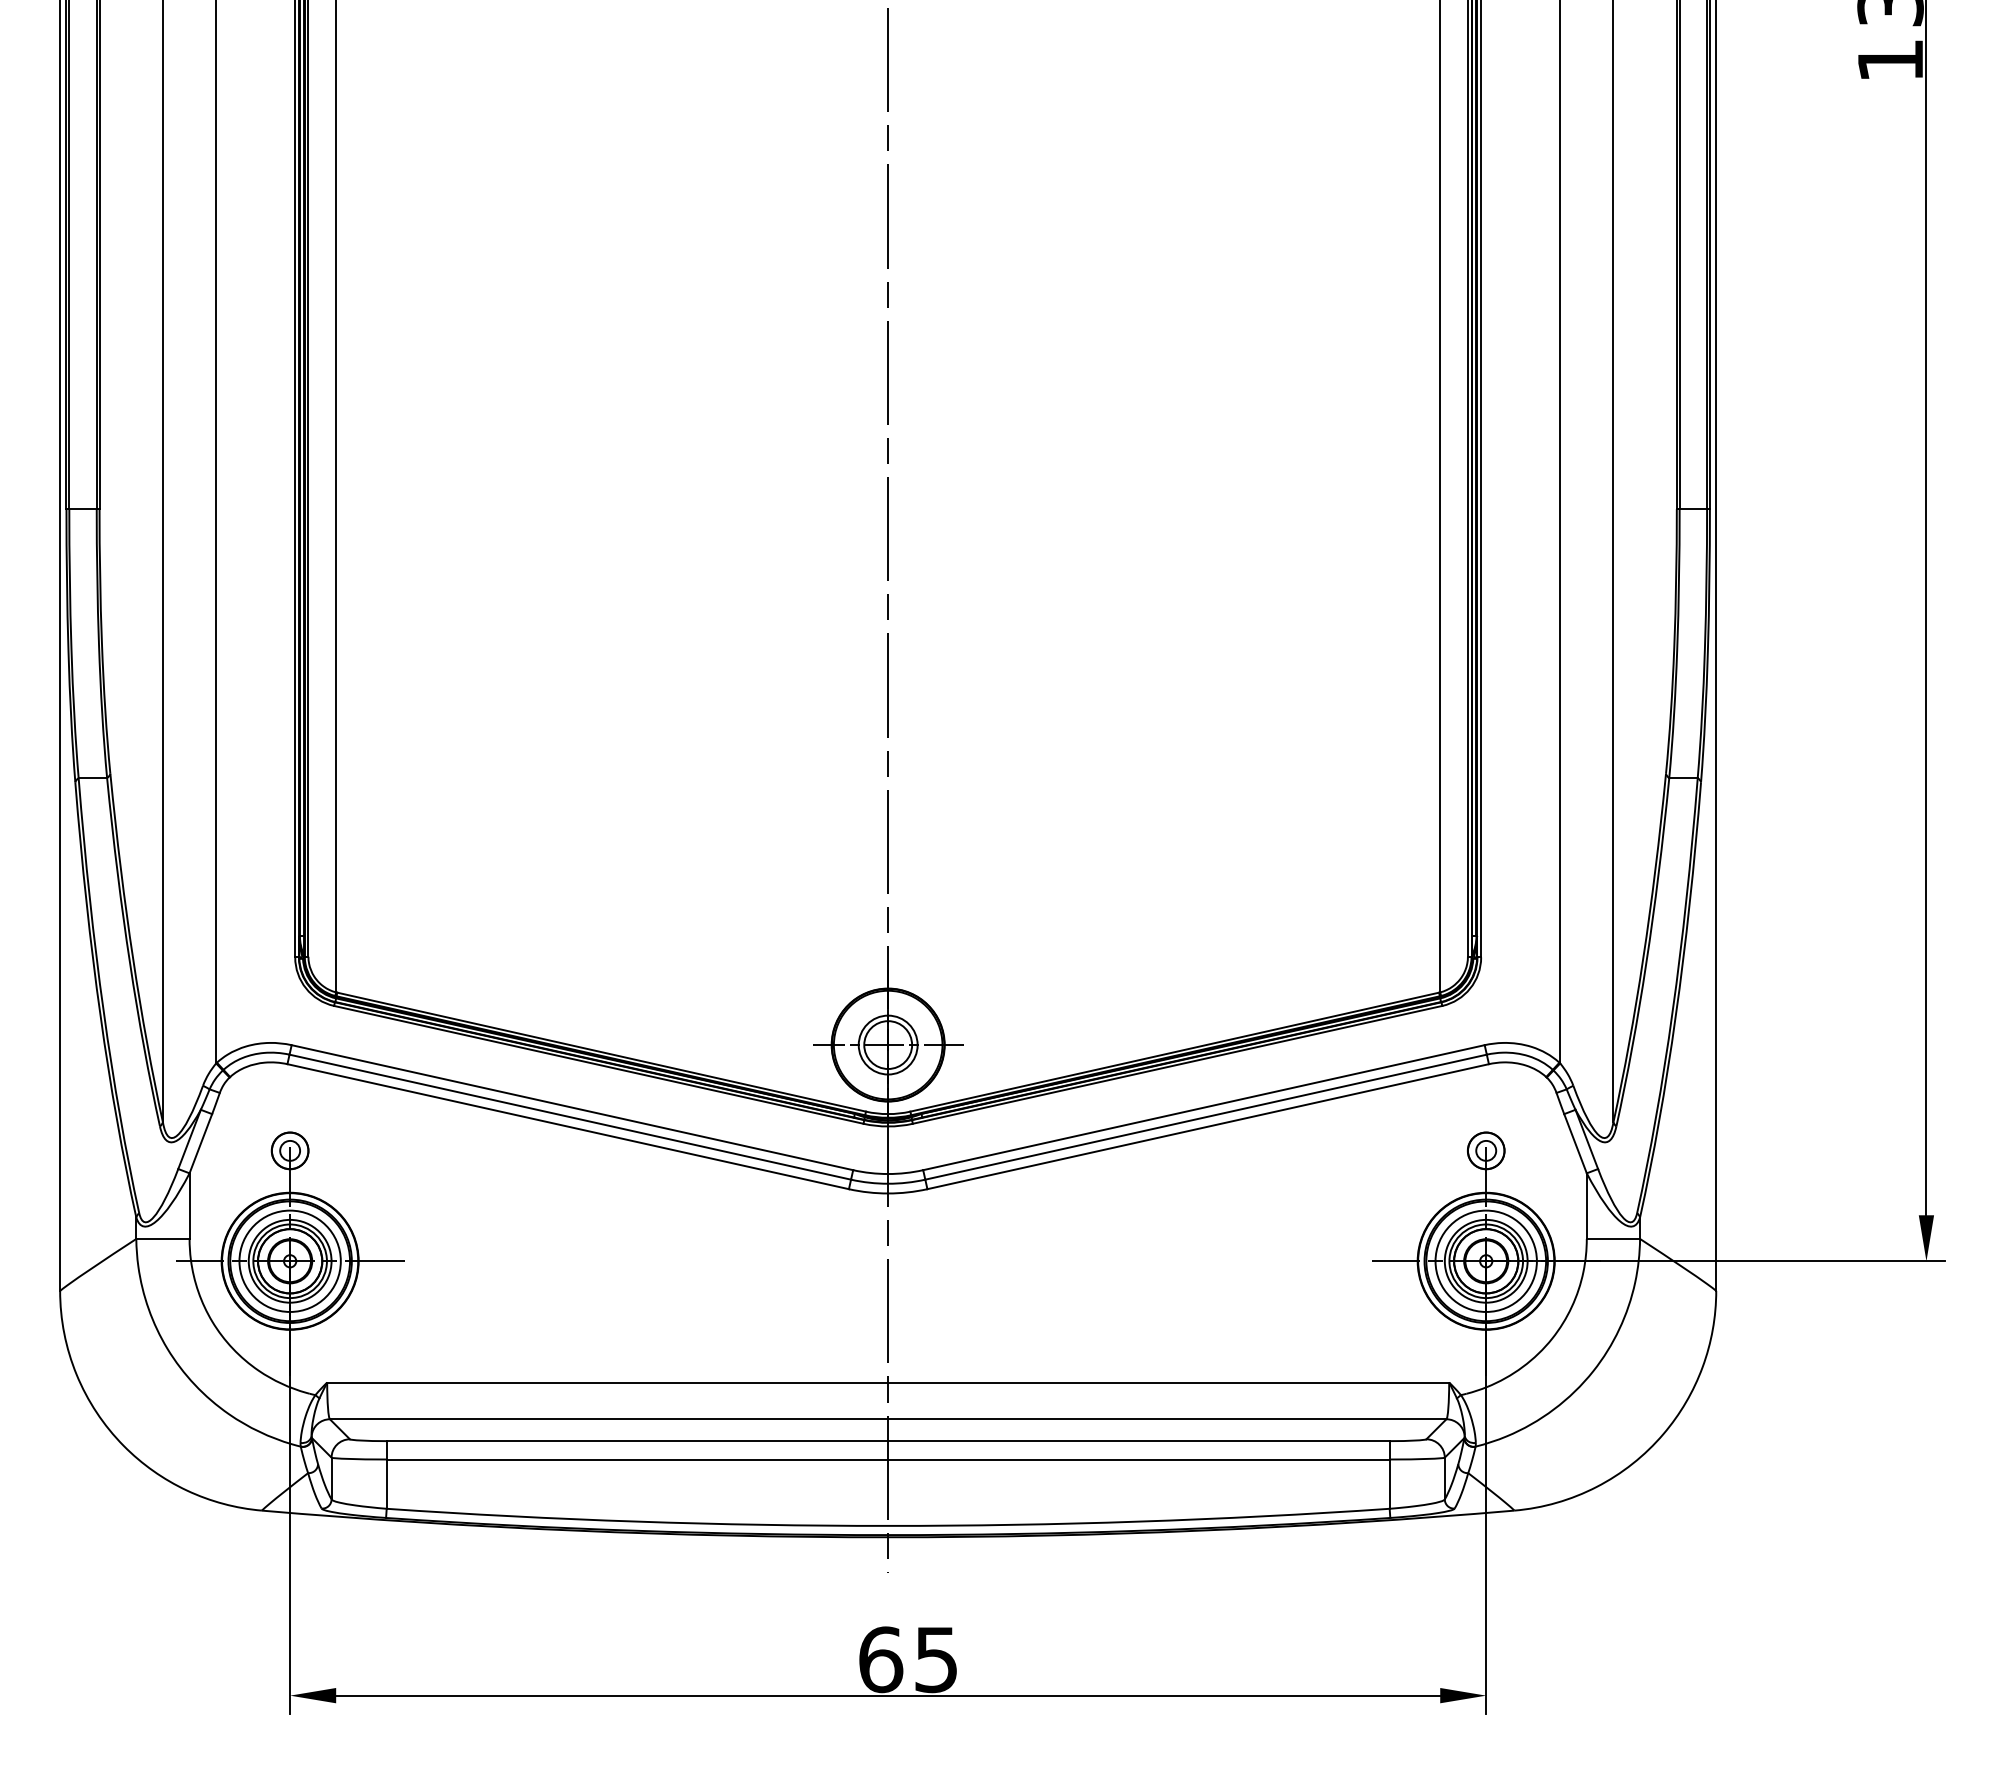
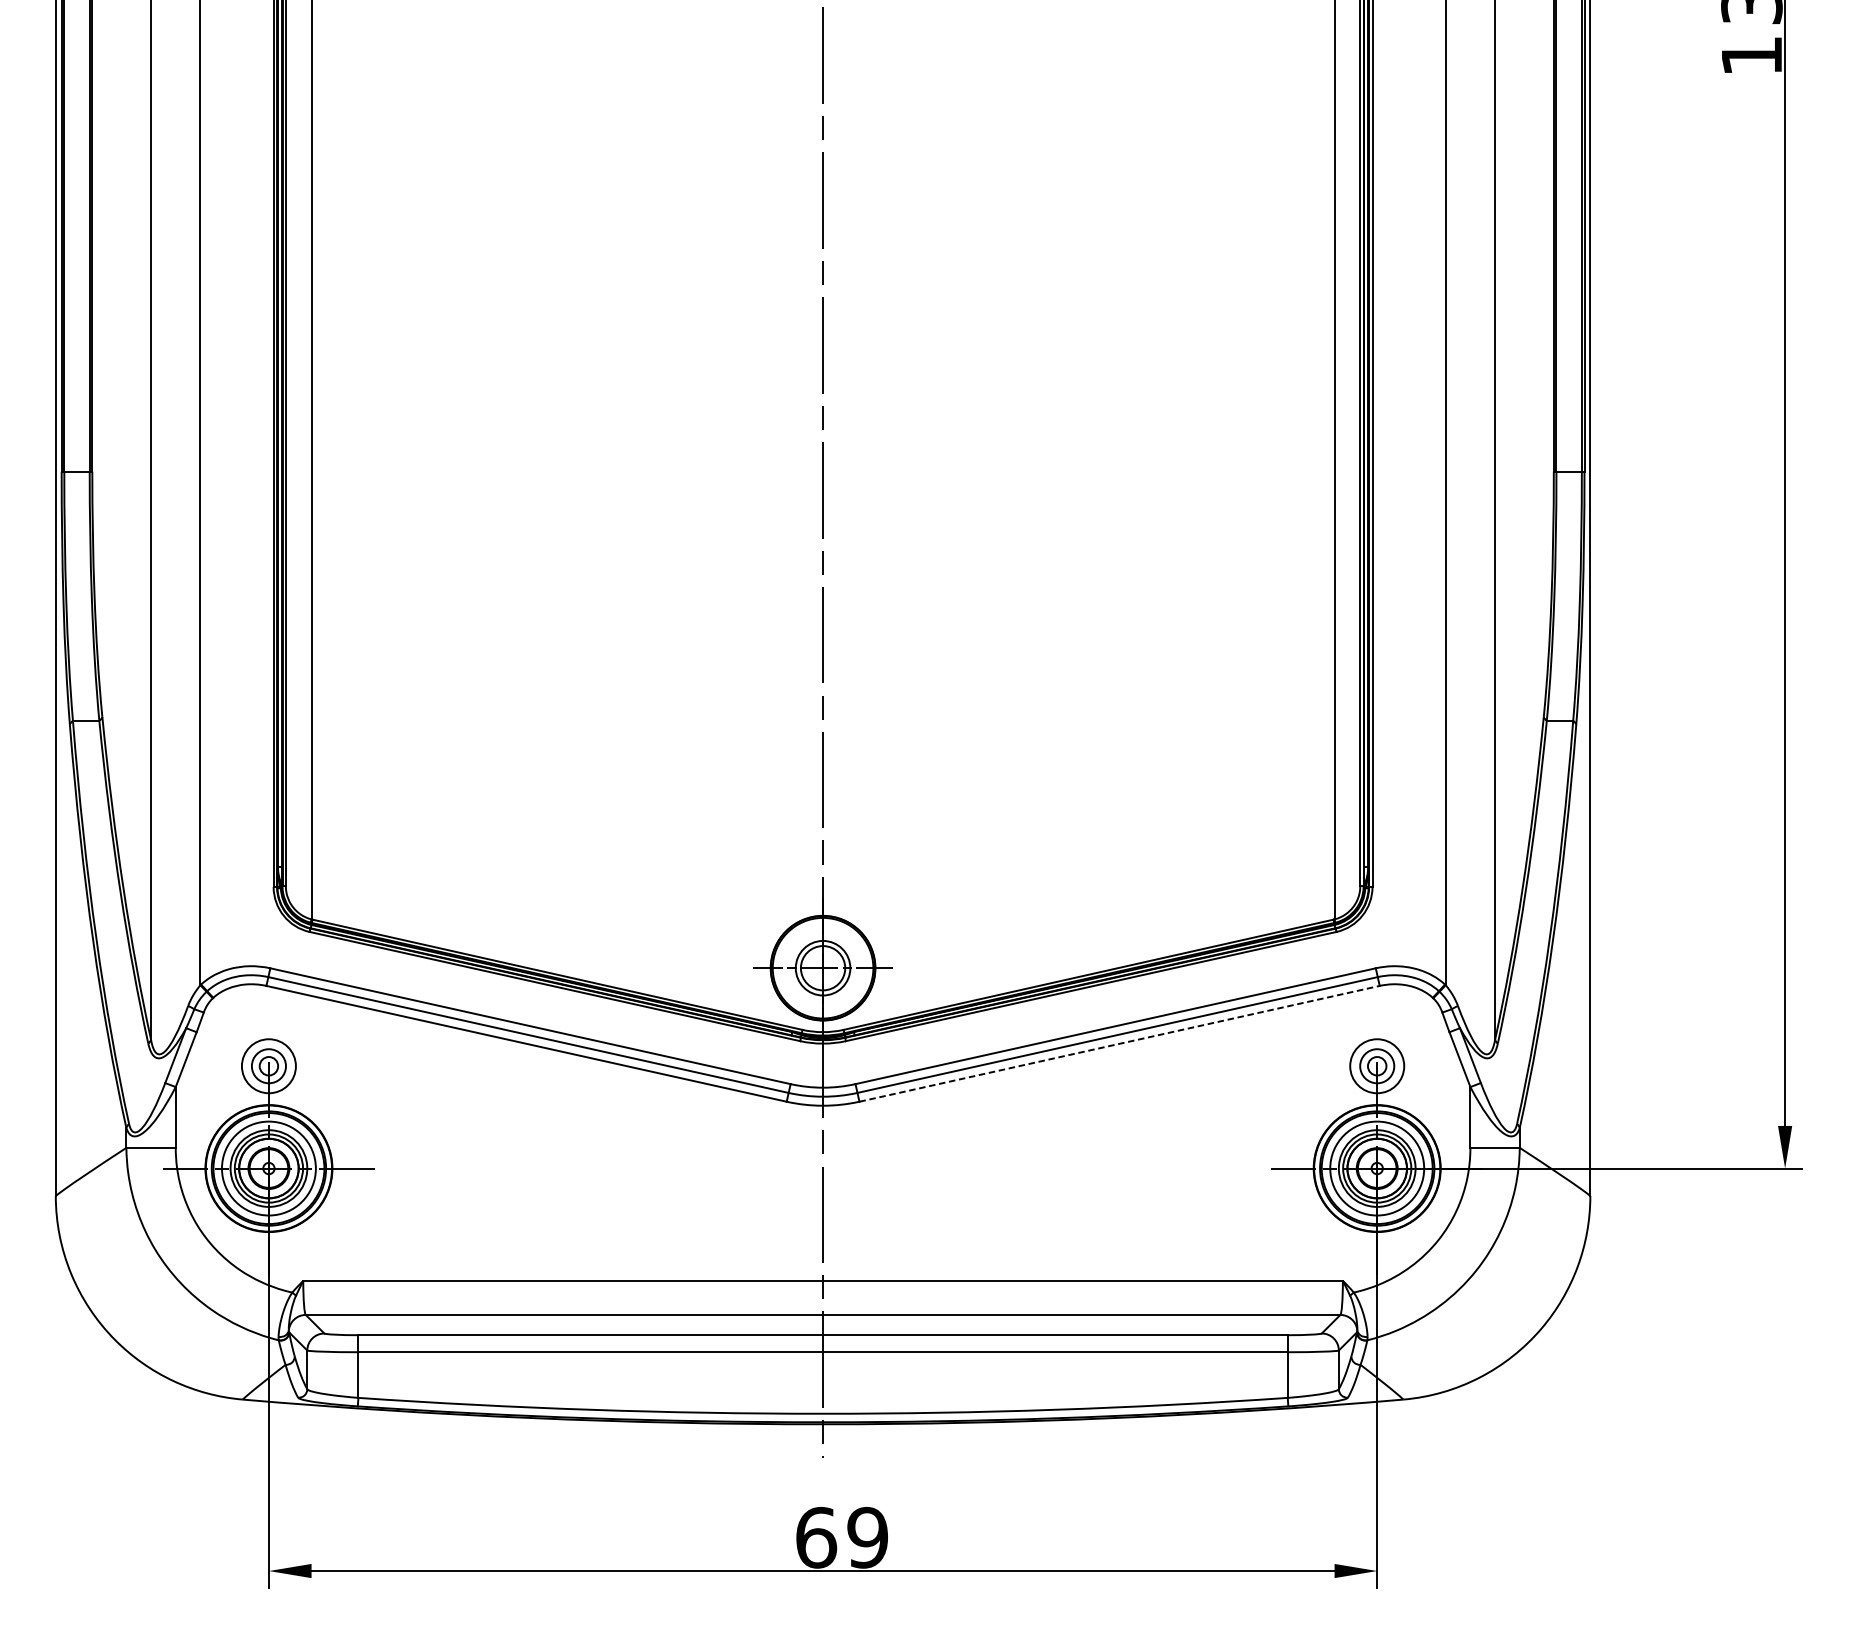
line: (1208, 1126) -> (1119, 1043), solid -> dashed
circle: (289, 1150) -> (268, 1065), size x1.6
circle: (1486, 1150) -> (1377, 1065), size x1.6
text: (936, 1659) -> (867, 1537), 65 -> 69

